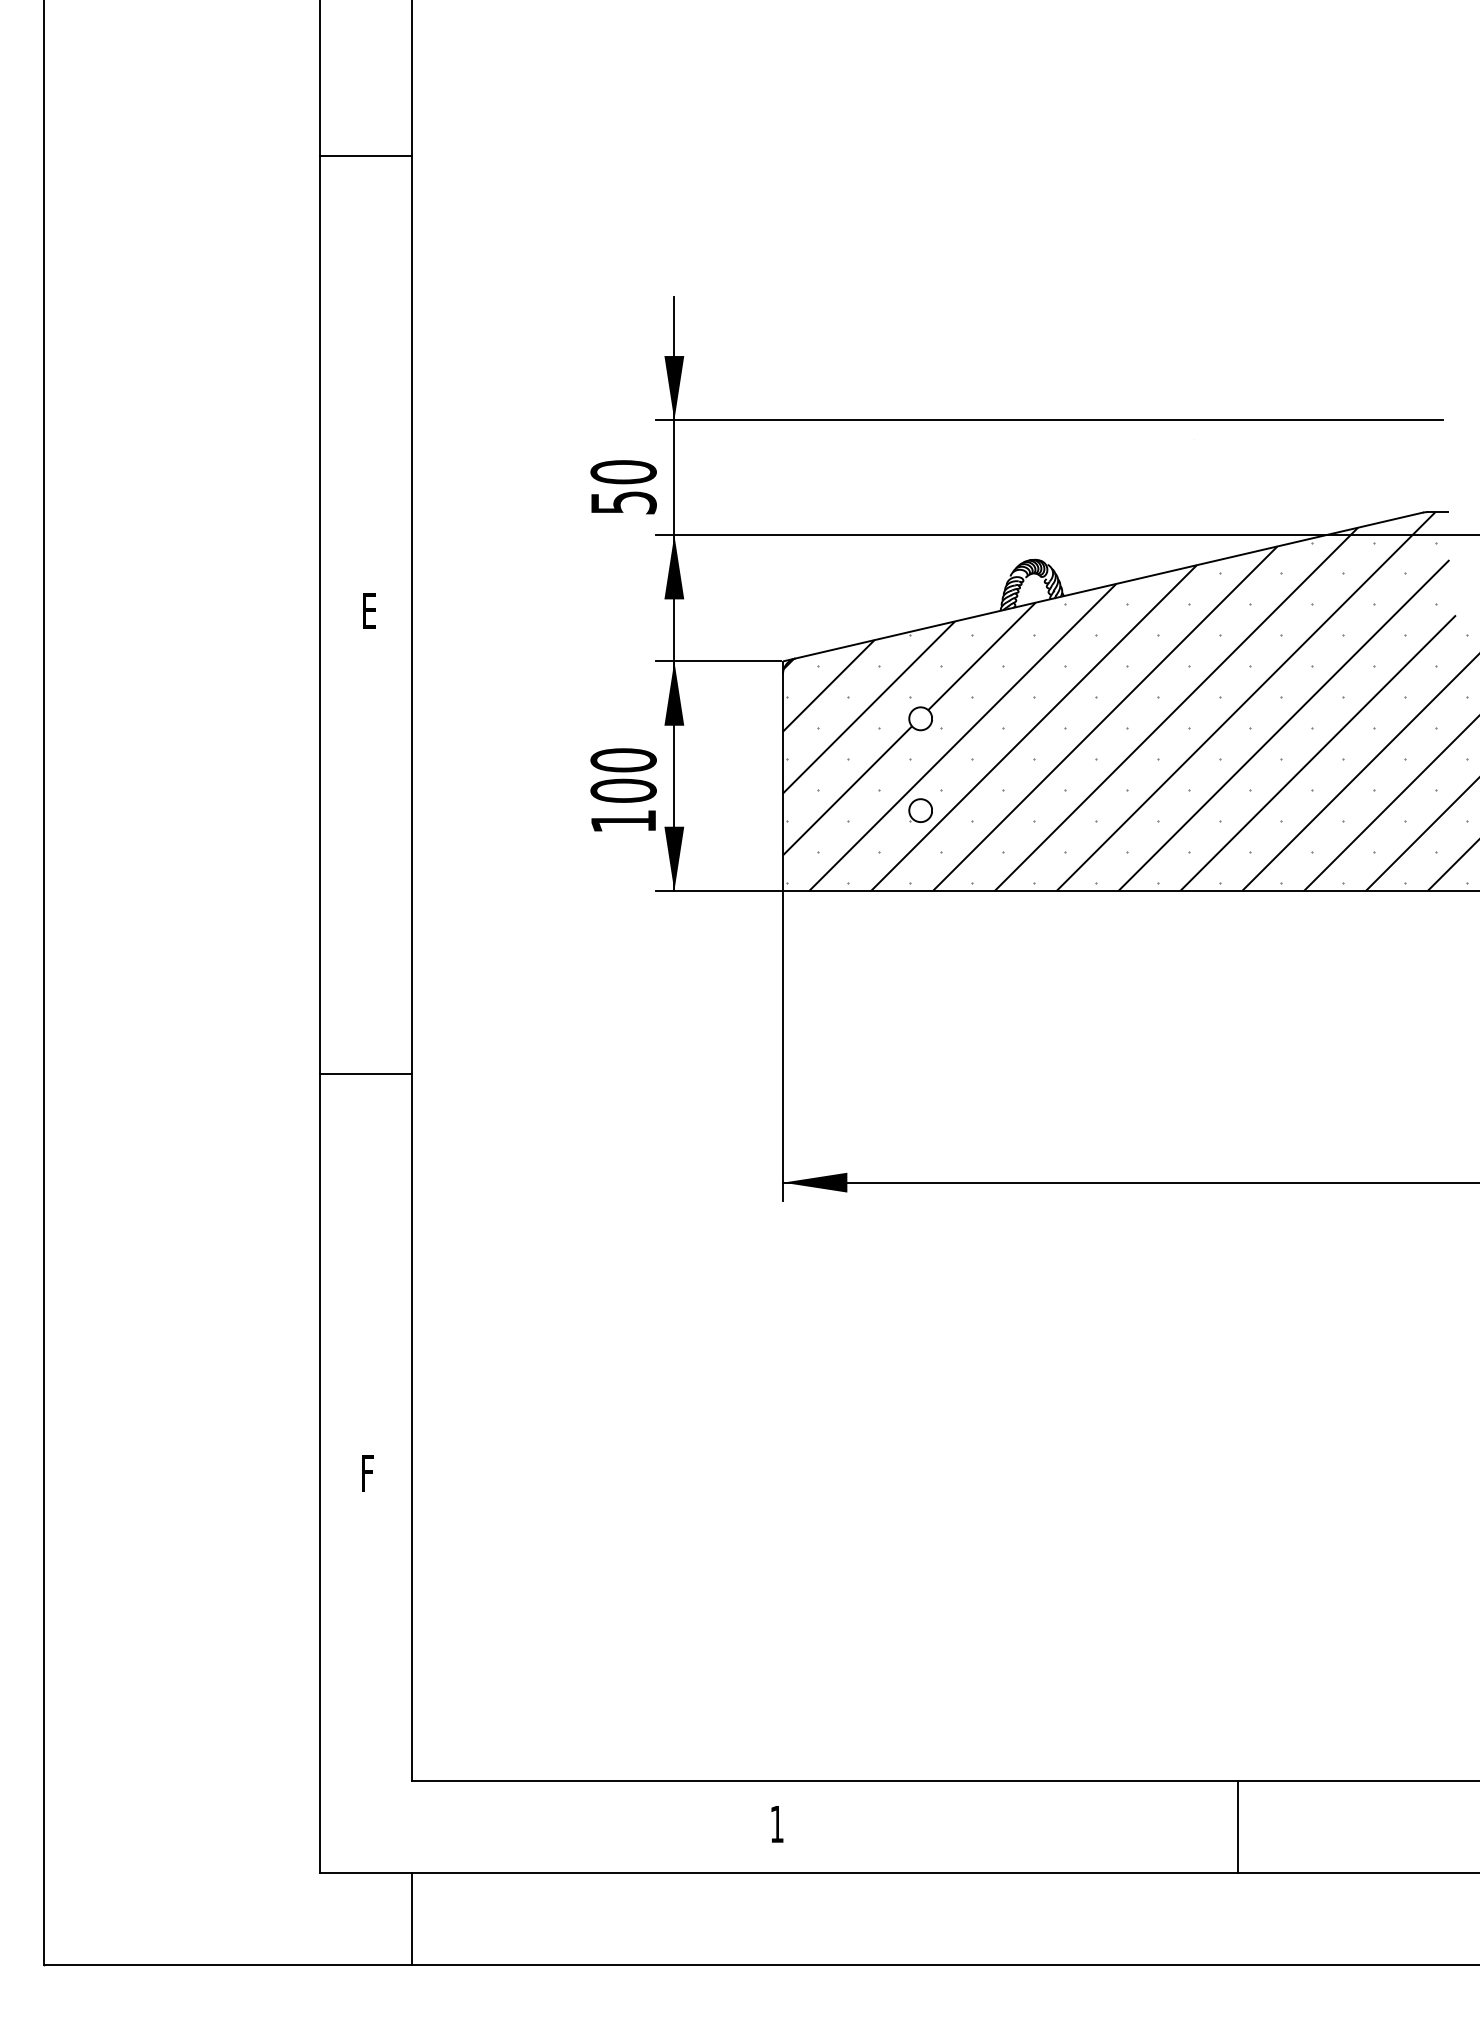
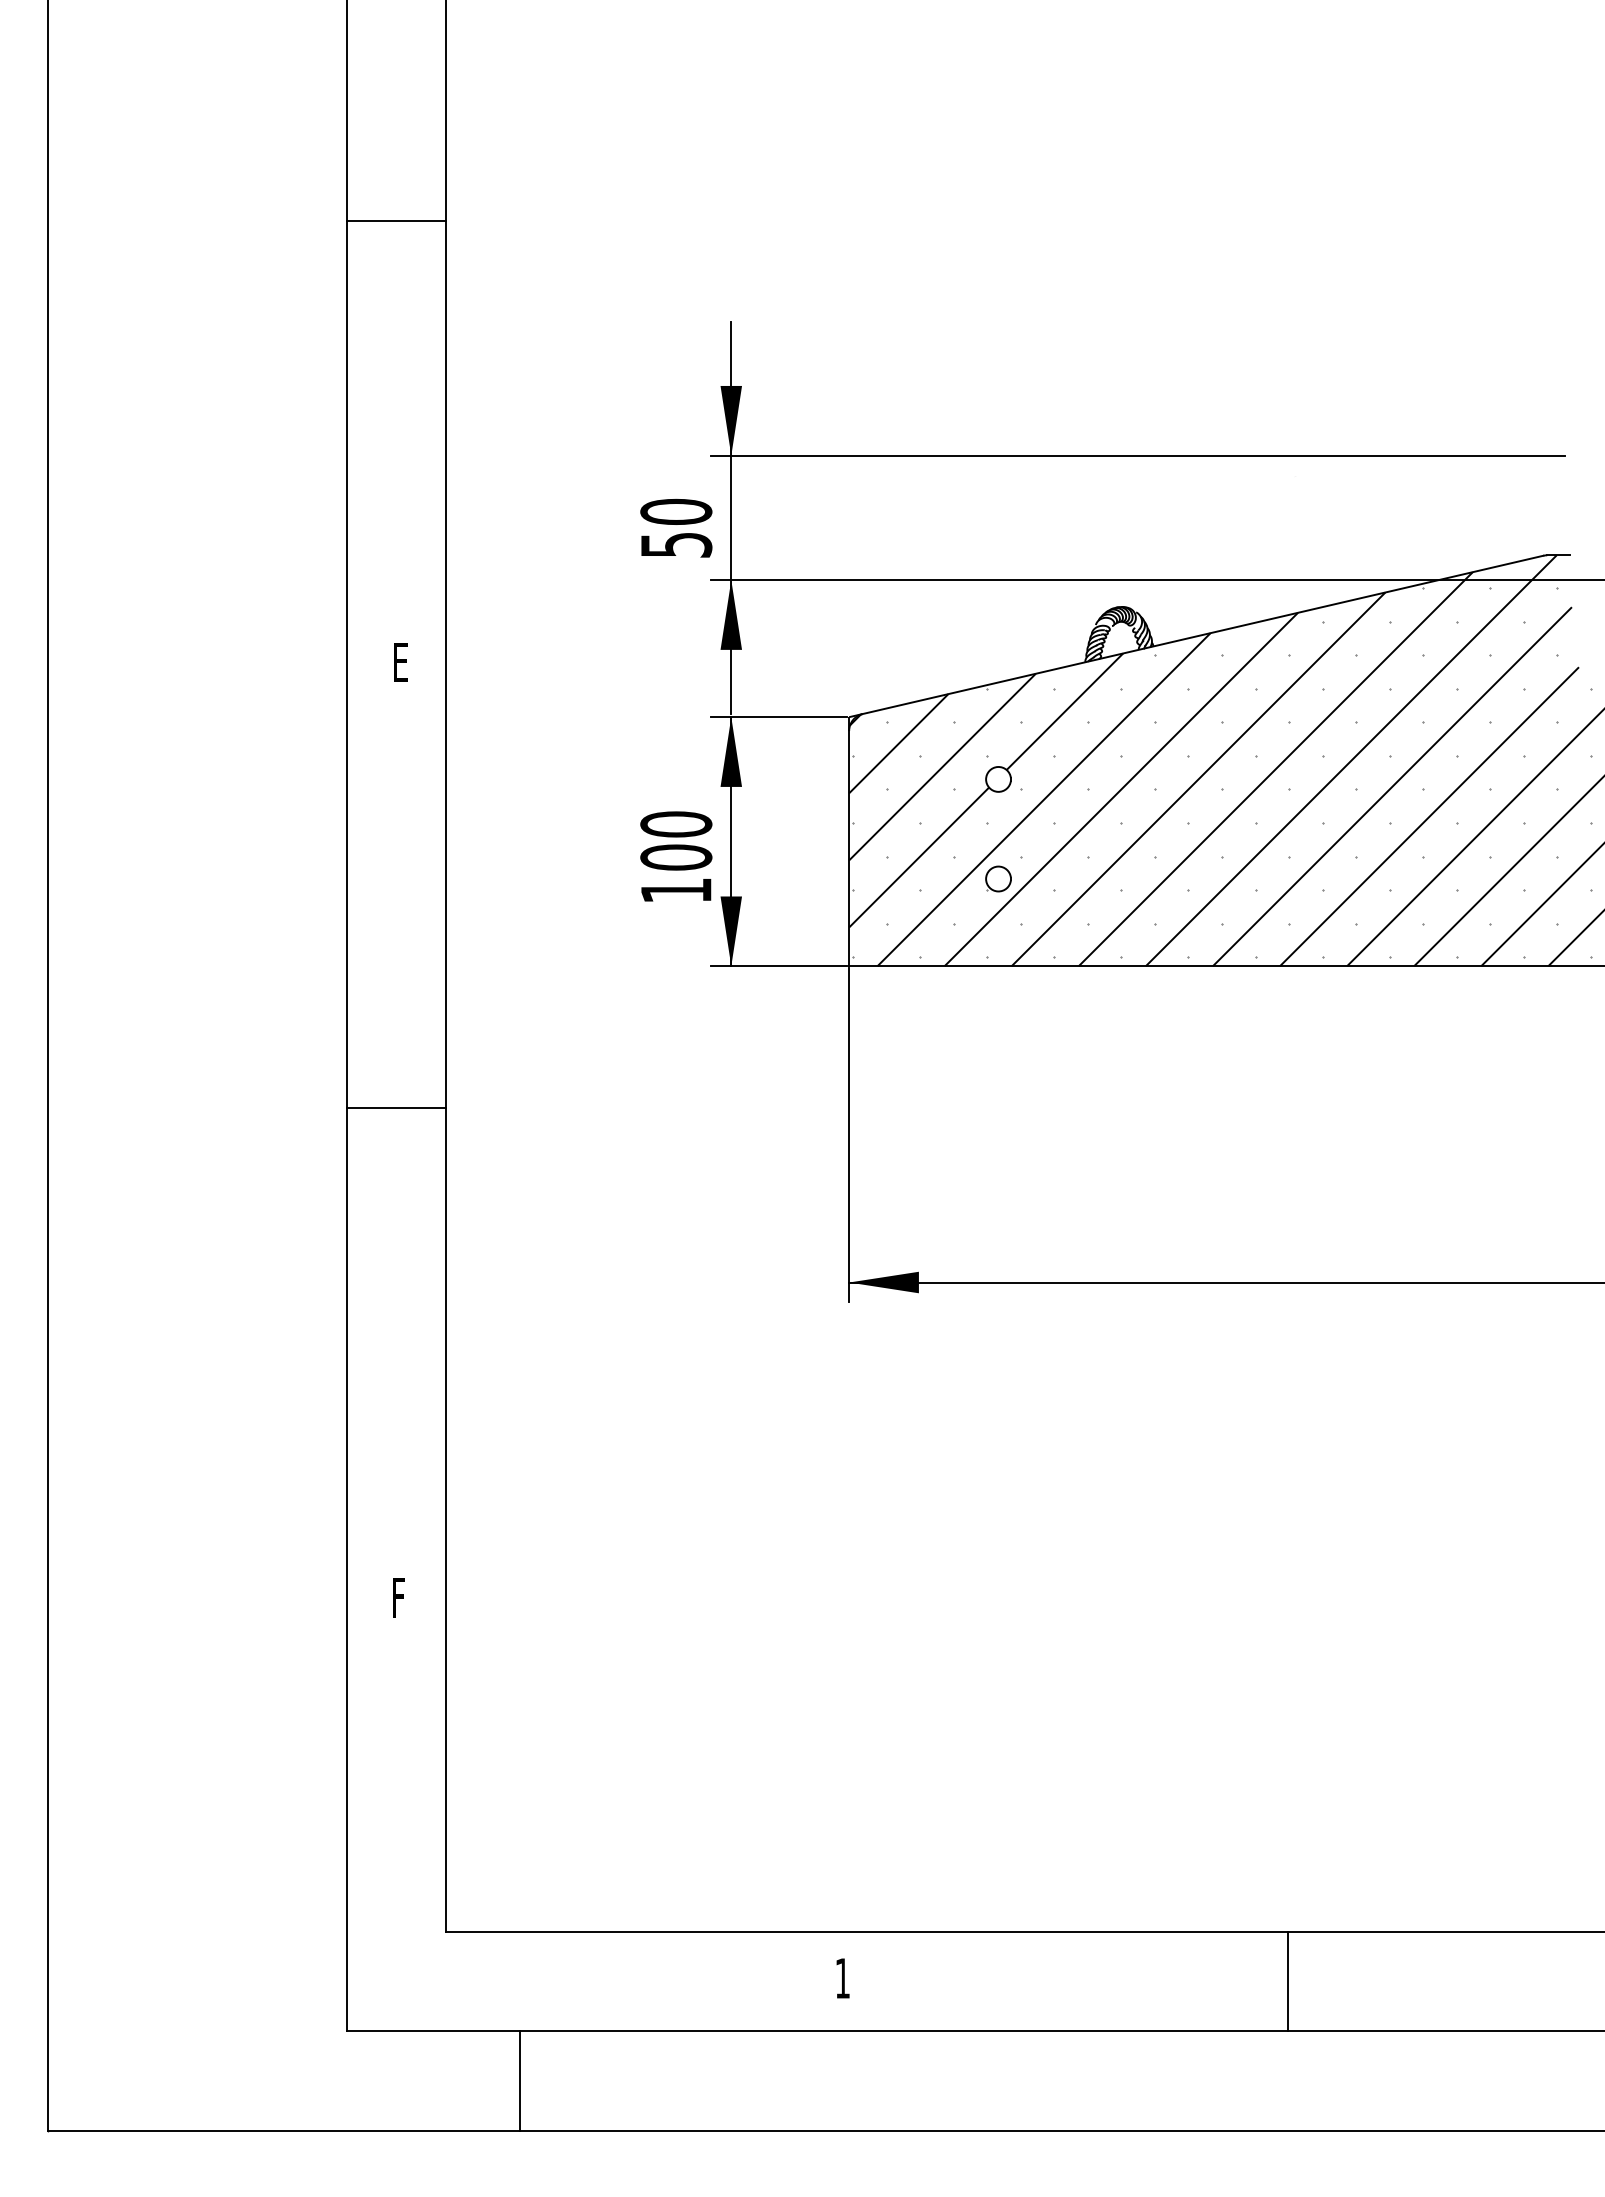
line: (365, 156) -> (396, 221), moved
line: (365, 1074) -> (396, 1108), moved
line: (1237, 1827) -> (1287, 1981), moved
line: (411, 1919) -> (520, 2081), moved

